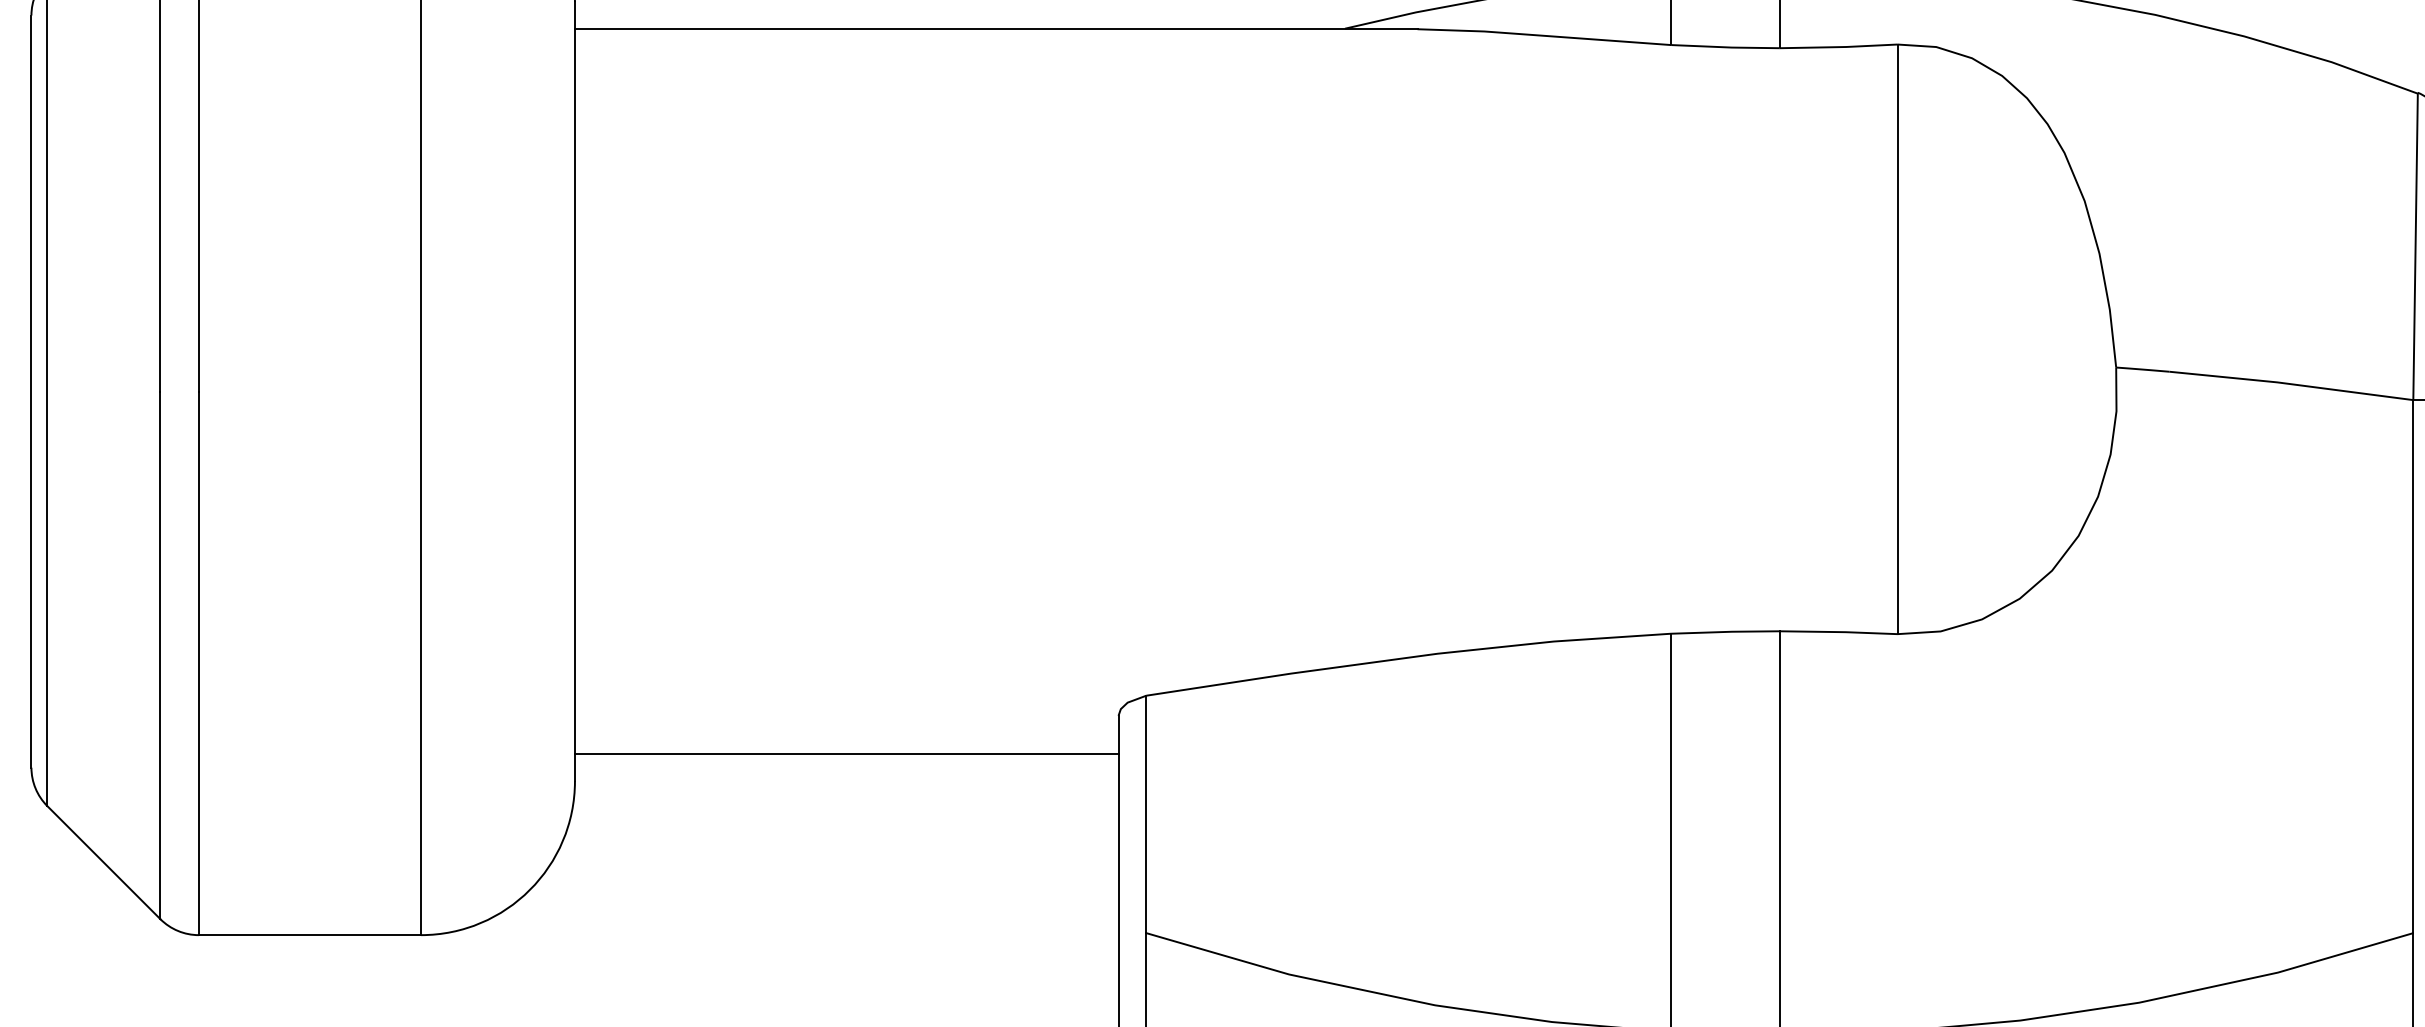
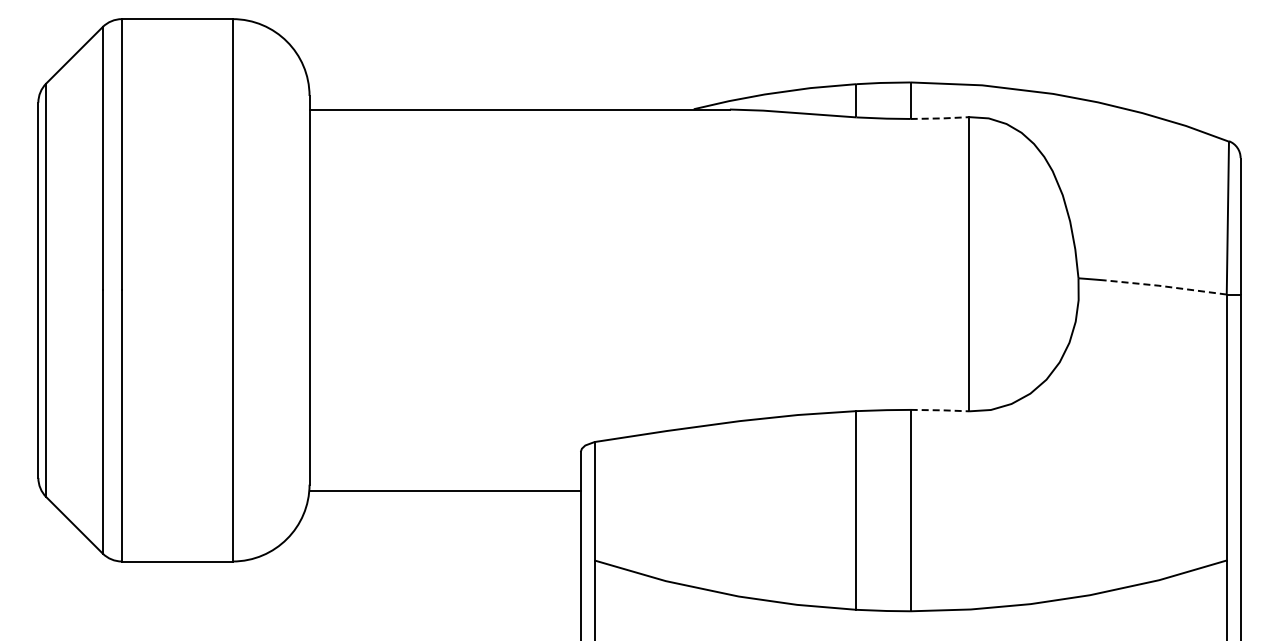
line: (1839, 47) -> (940, 118), solid -> dashed
line: (2288, 383) -> (1164, 286), solid -> dashed
line: (1839, 632) -> (940, 410), solid -> dashed
line: (845, 754) -> (444, 491), moved

